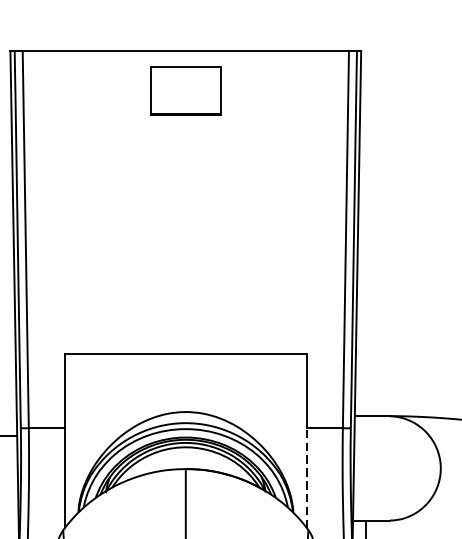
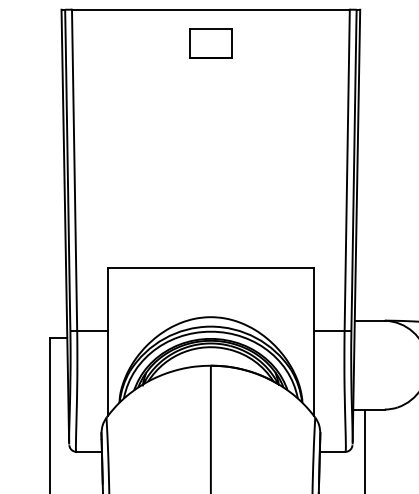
part: (185, 90) -> (210, 43), size x0.71
line: (306, 478) -> (313, 373), dashed -> solid

